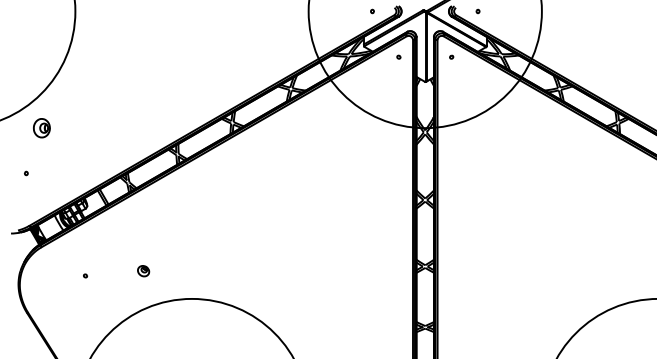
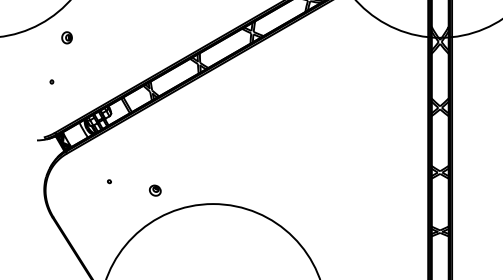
part: (41, 127) -> (66, 37), size x0.62
part: (143, 271) -> (155, 190), moved

